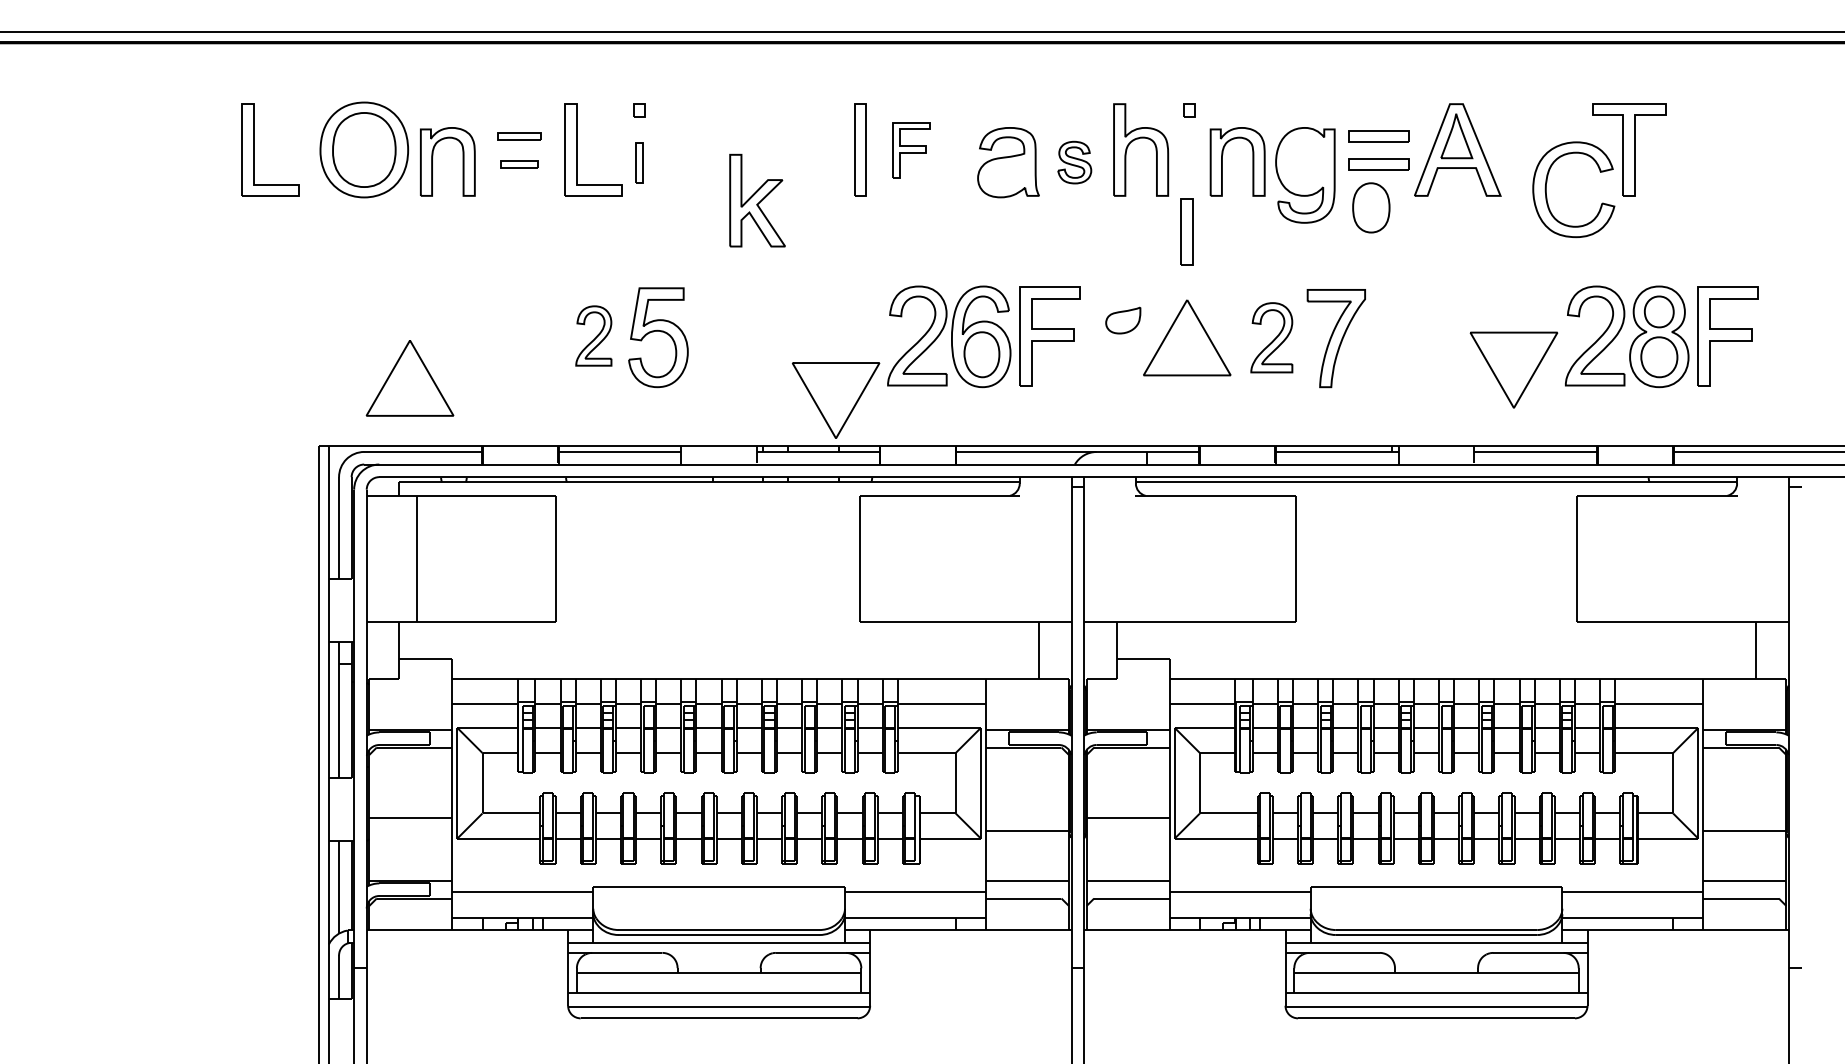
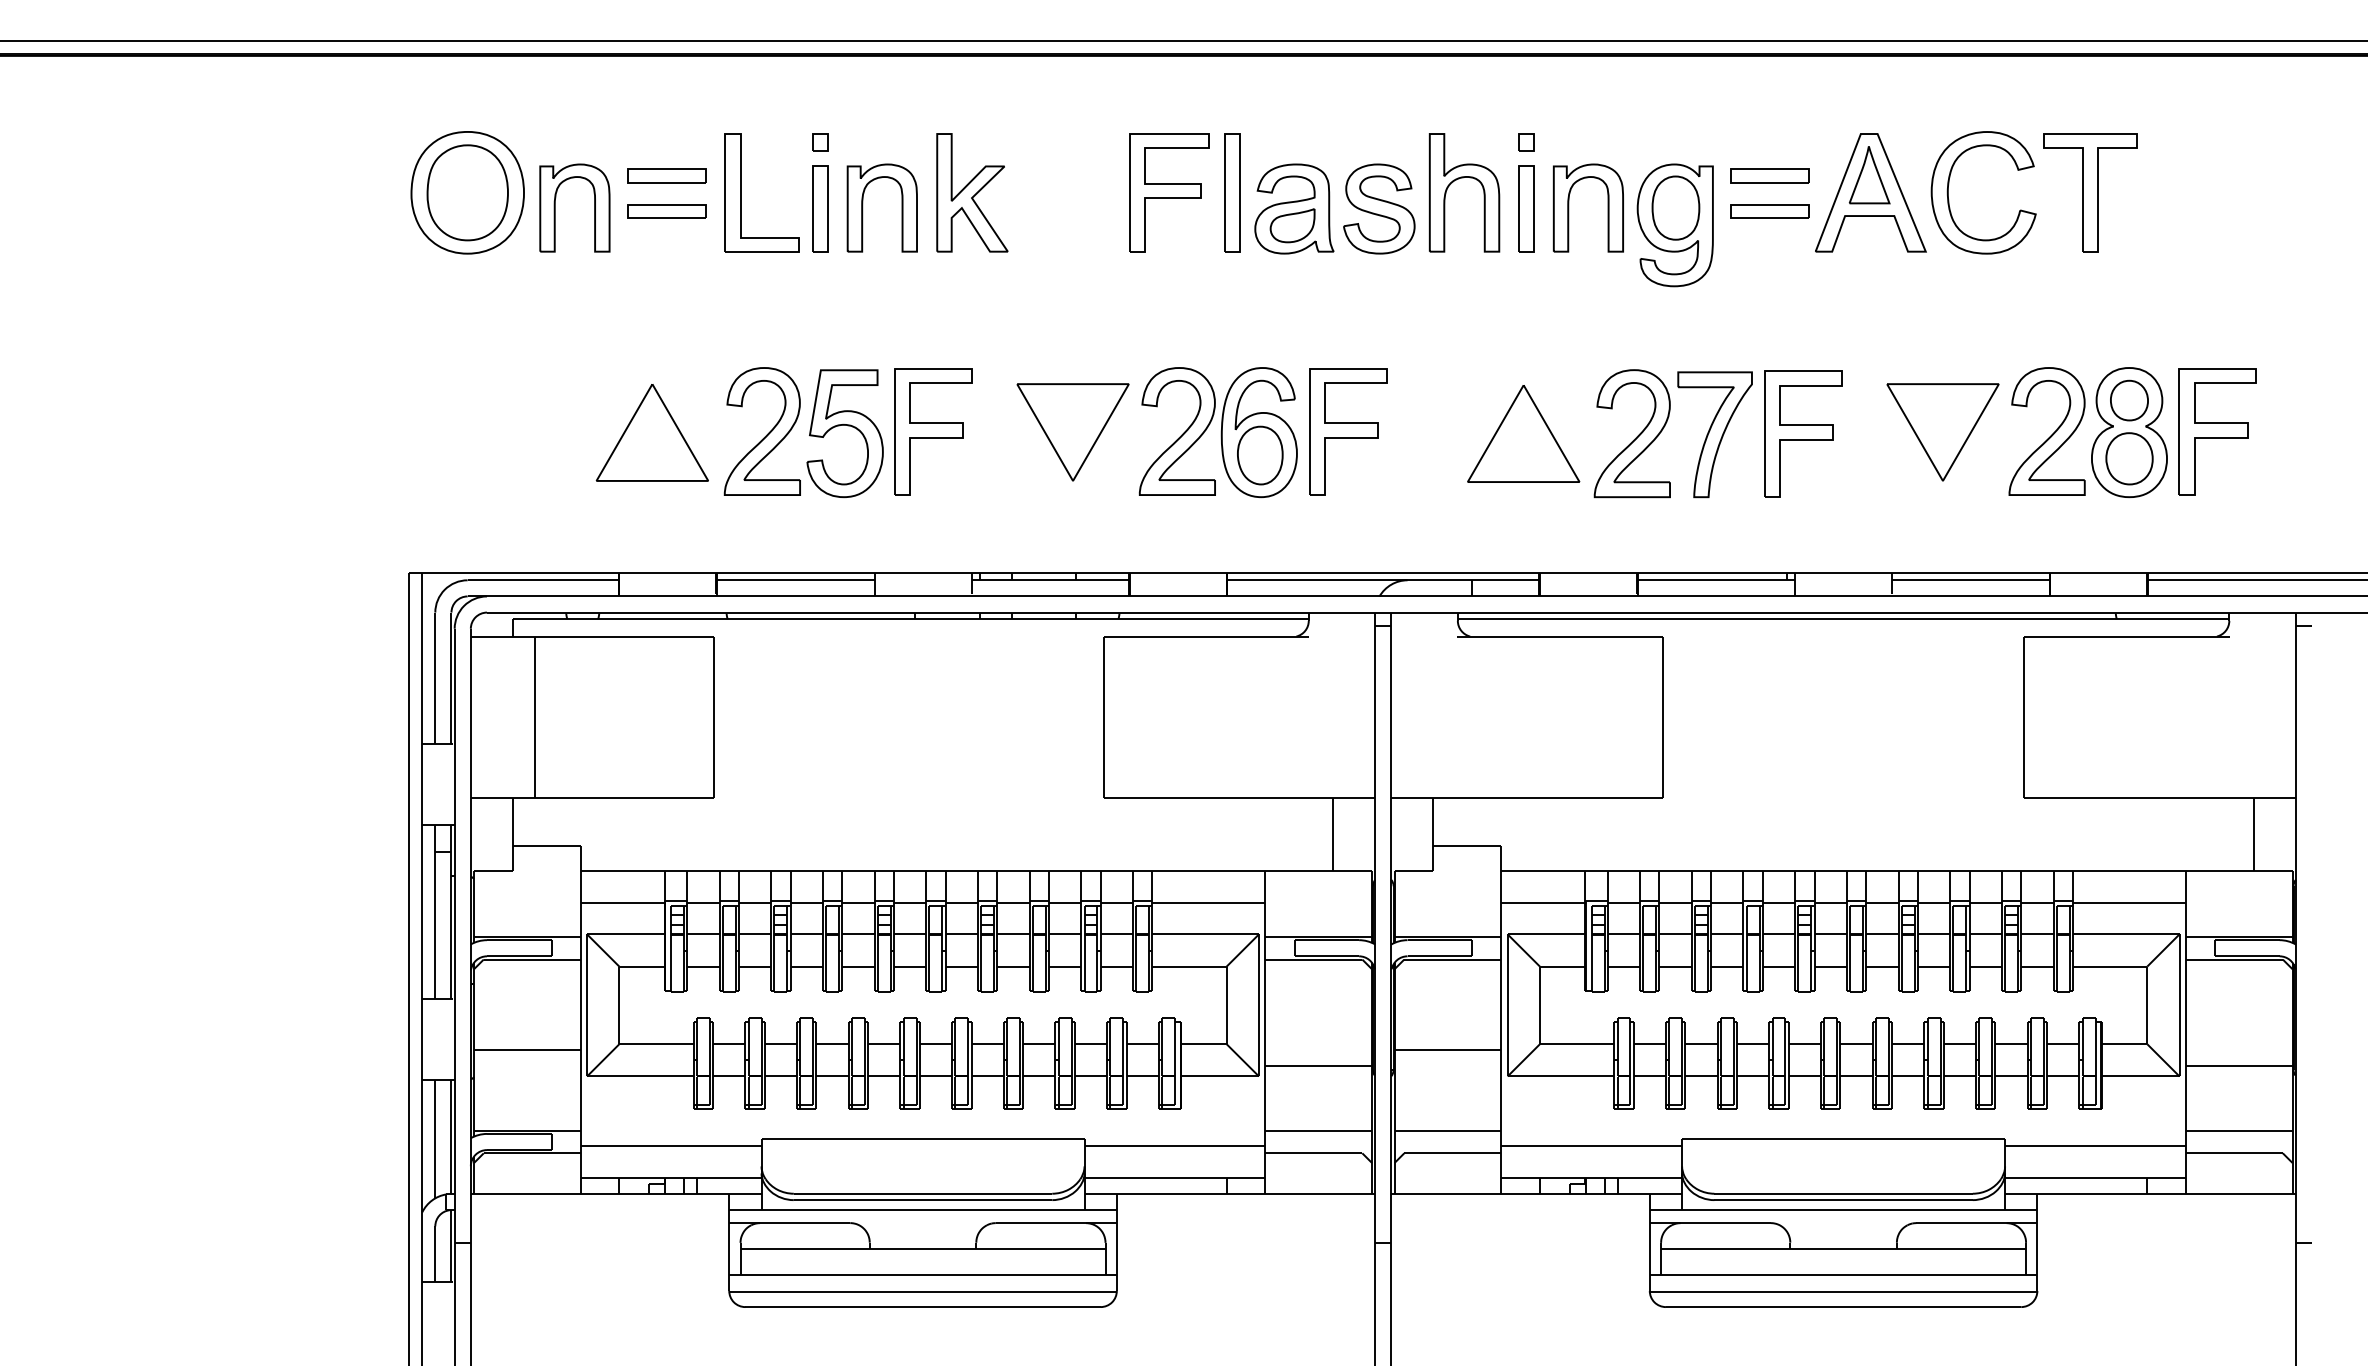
part: (519, 136) -> (666, 175), size x1.43
part: (255, 149) -> (327, 192), removed
part: (860, 149) -> (1232, 192), moved
part: (911, 149) -> (1169, 192), size x1.67
part: (672, 161) -> (863, 207), added
part: (639, 162) -> (820, 208), size x1.67
part: (1074, 162) -> (1379, 208), size x1.67
part: (519, 164) -> (666, 211), size x1.67
part: (1547, 183) -> (1949, 184), moved
part: (757, 200) -> (972, 192), moved
part: (1370, 207) -> (1675, 207), moved
part: (1187, 231) -> (1526, 208), moved
part: (1123, 320) -> (1292, 225), moved
part: (593, 336) -> (761, 431), size x1.67
part: (727, 336) -> (933, 431), added
part: (1271, 337) -> (1631, 433), size x1.43
part: (1405, 337) -> (1803, 433), added
part: (1513, 370) -> (1942, 432), moved
part: (409, 378) -> (651, 432), moved
part: (835, 400) -> (1072, 432), moved

